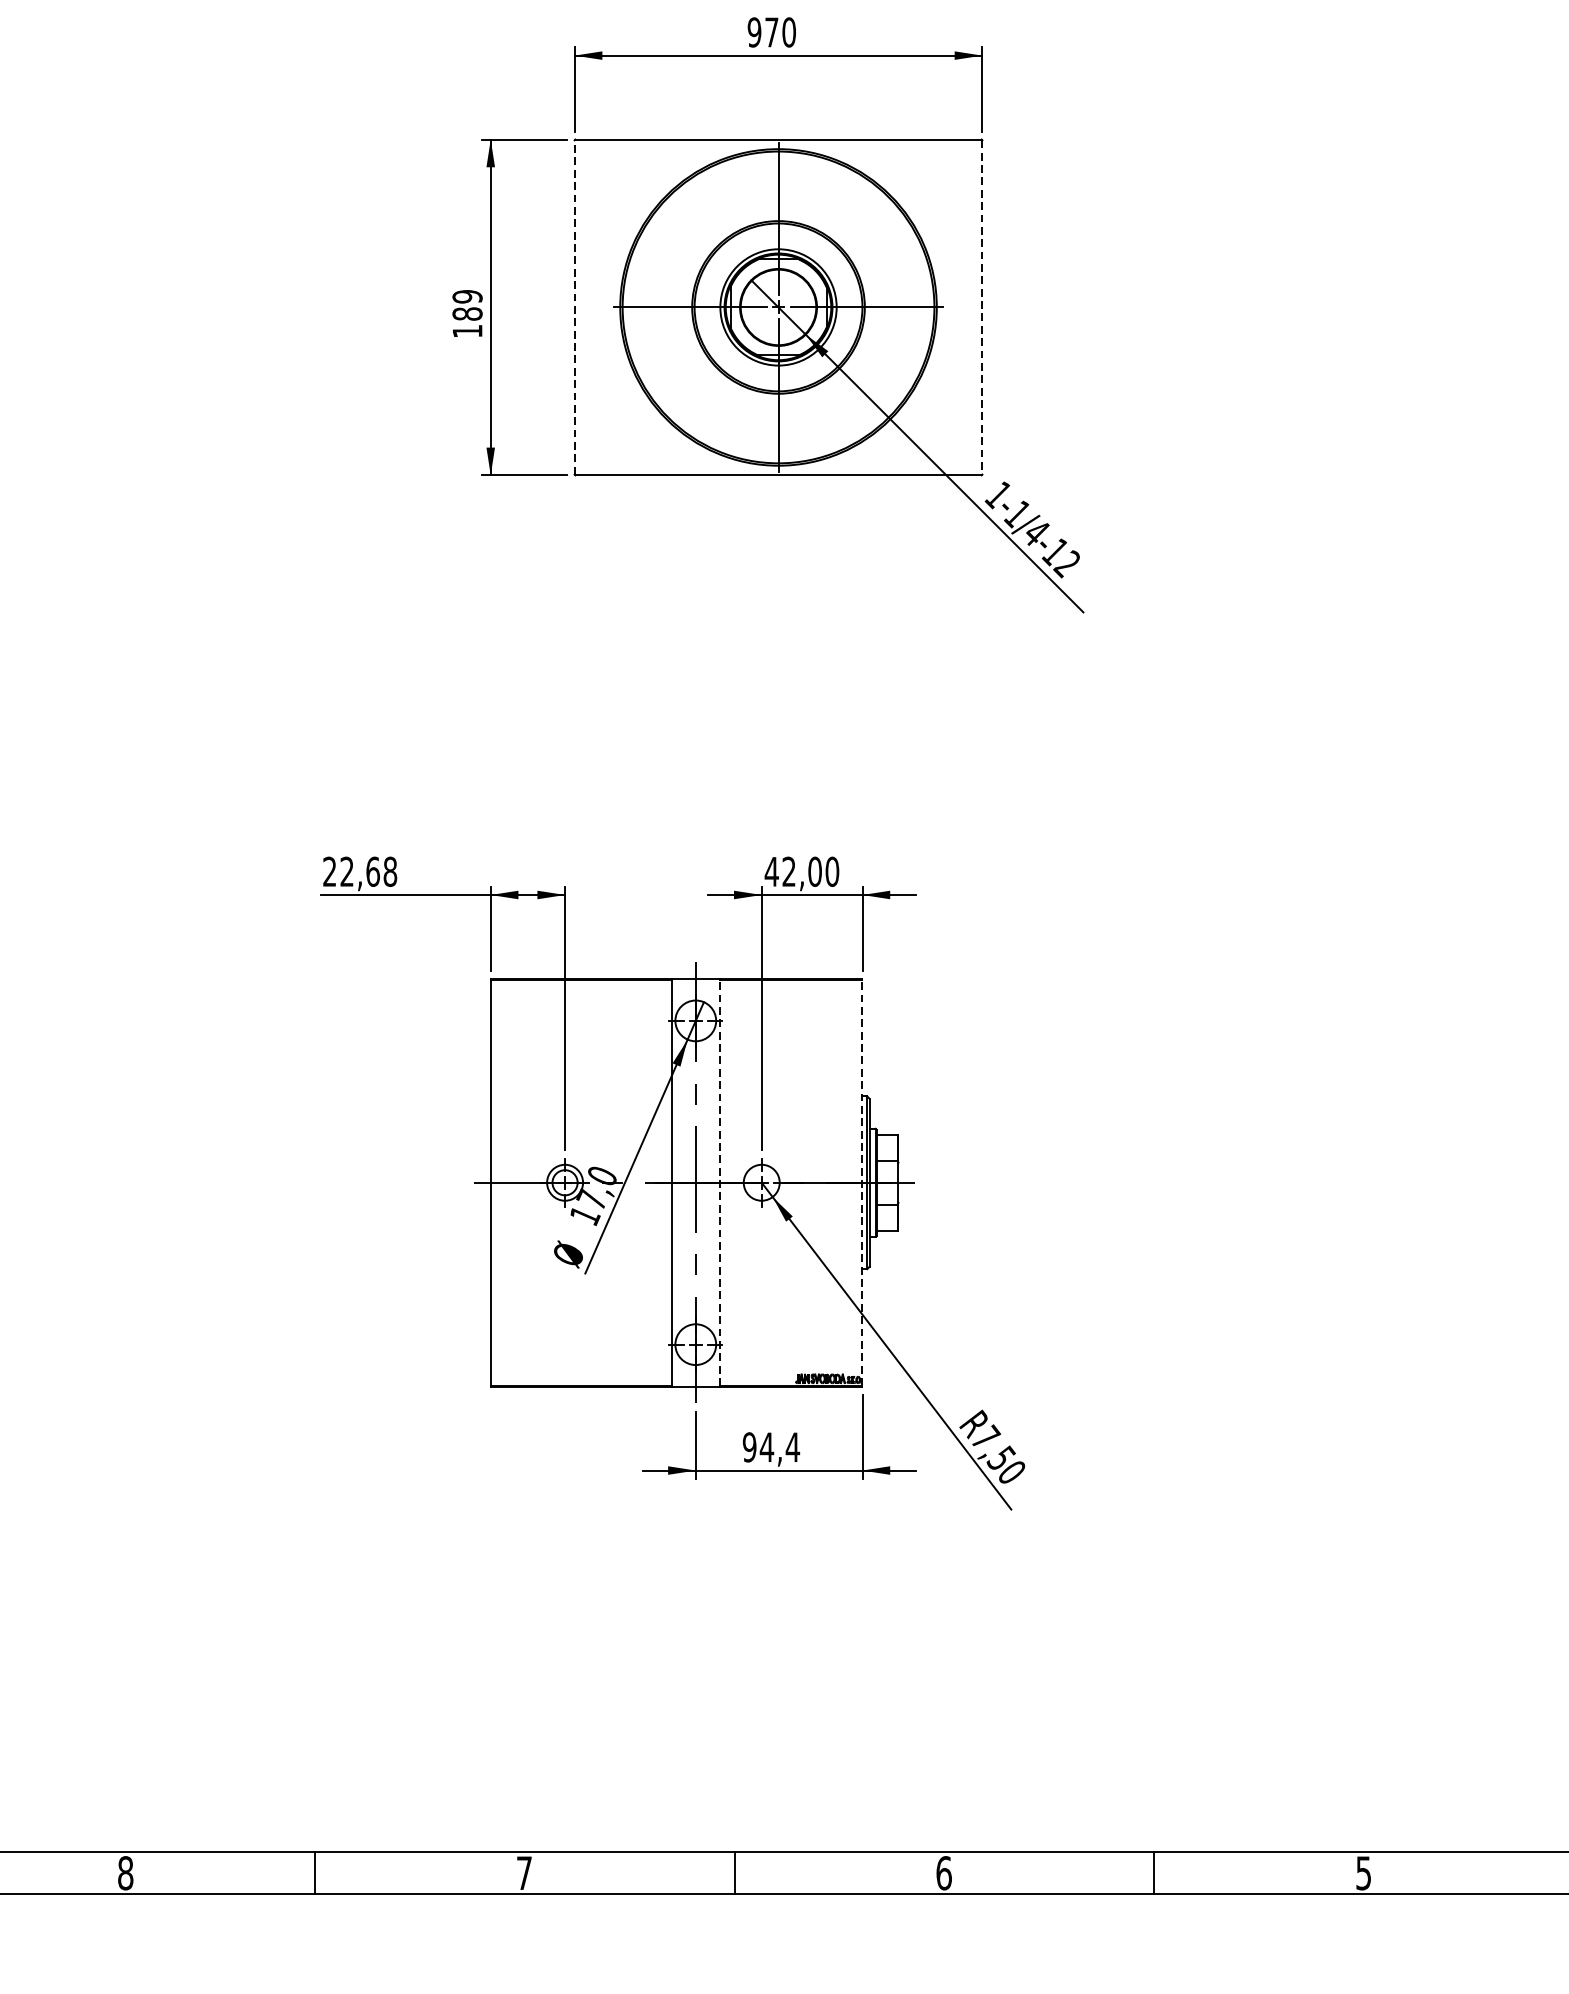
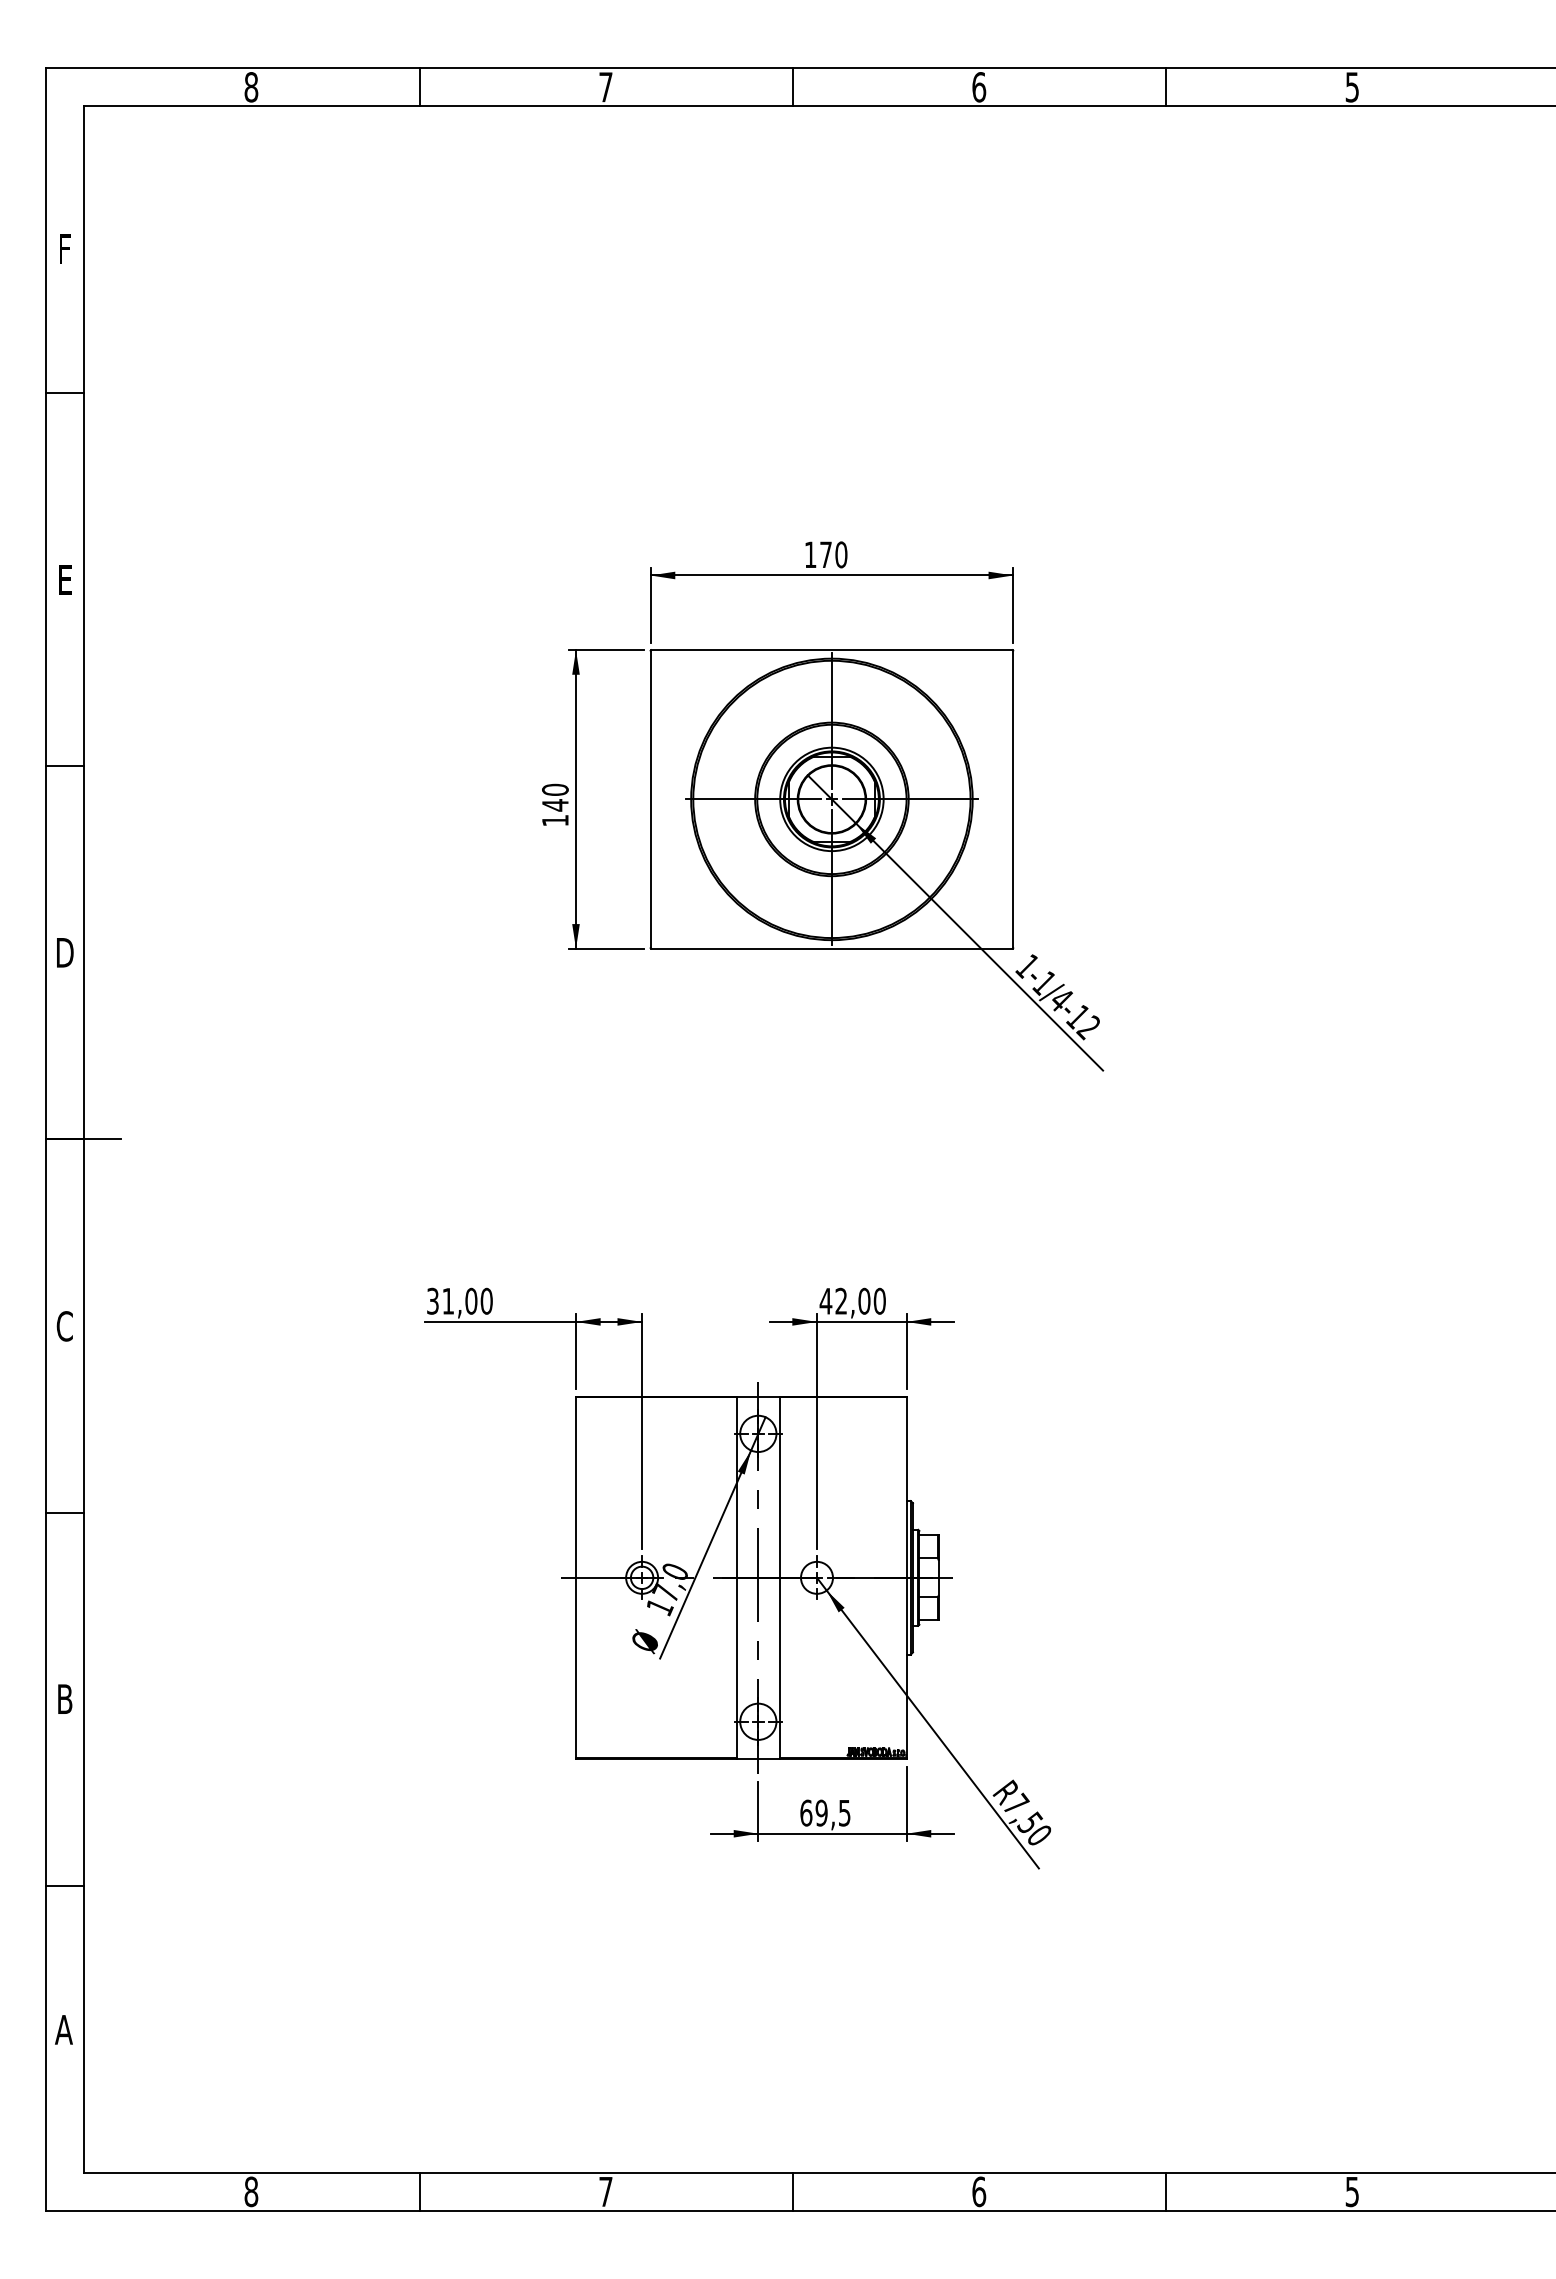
text: (754, 32) -> (810, 554), 970 -> 170
text: (467, 305) -> (555, 797), 189 -> 140
line: (574, 307) -> (650, 799), dashed -> solid
line: (982, 307) -> (1013, 799), dashed -> solid
text: (359, 870) -> (459, 1300), 22,68 -> 31,00
line: (719, 1182) -> (779, 1577), dashed -> solid
line: (862, 1182) -> (906, 1577), dashed -> solid
text: (771, 1446) -> (825, 1812), 94,4 -> 69,5

